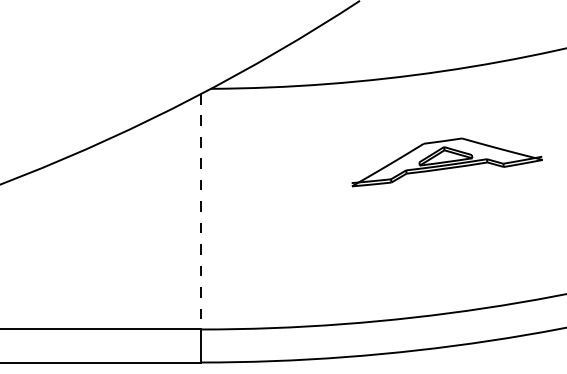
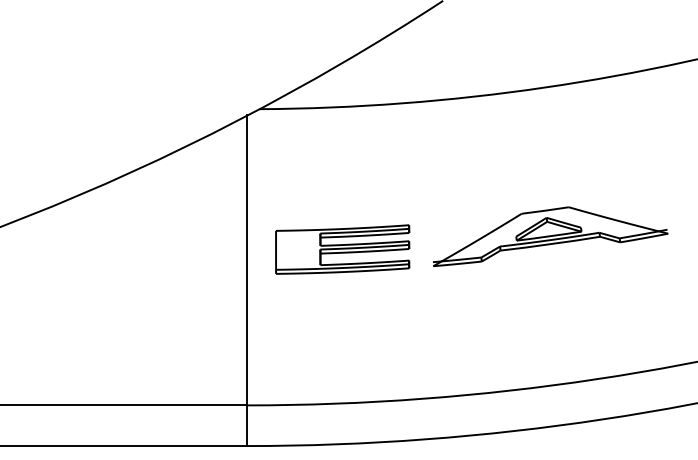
part: (447, 162) -> (550, 236), moved
part: (278, 202) -> (342, 249), added
line: (201, 211) -> (247, 260), dashed -> solid

